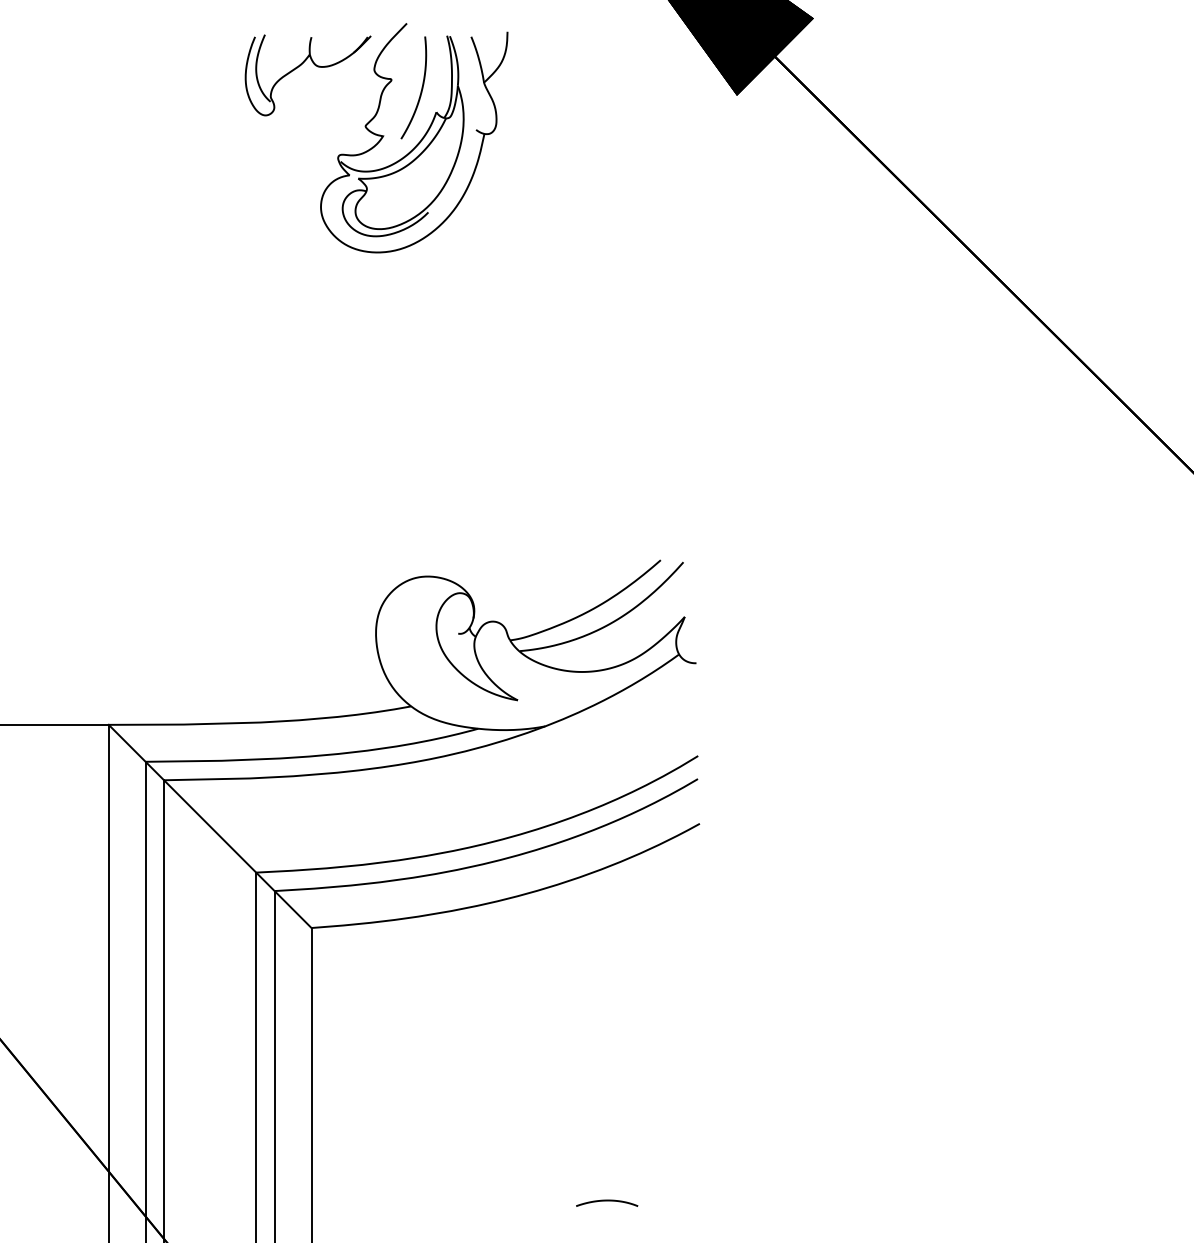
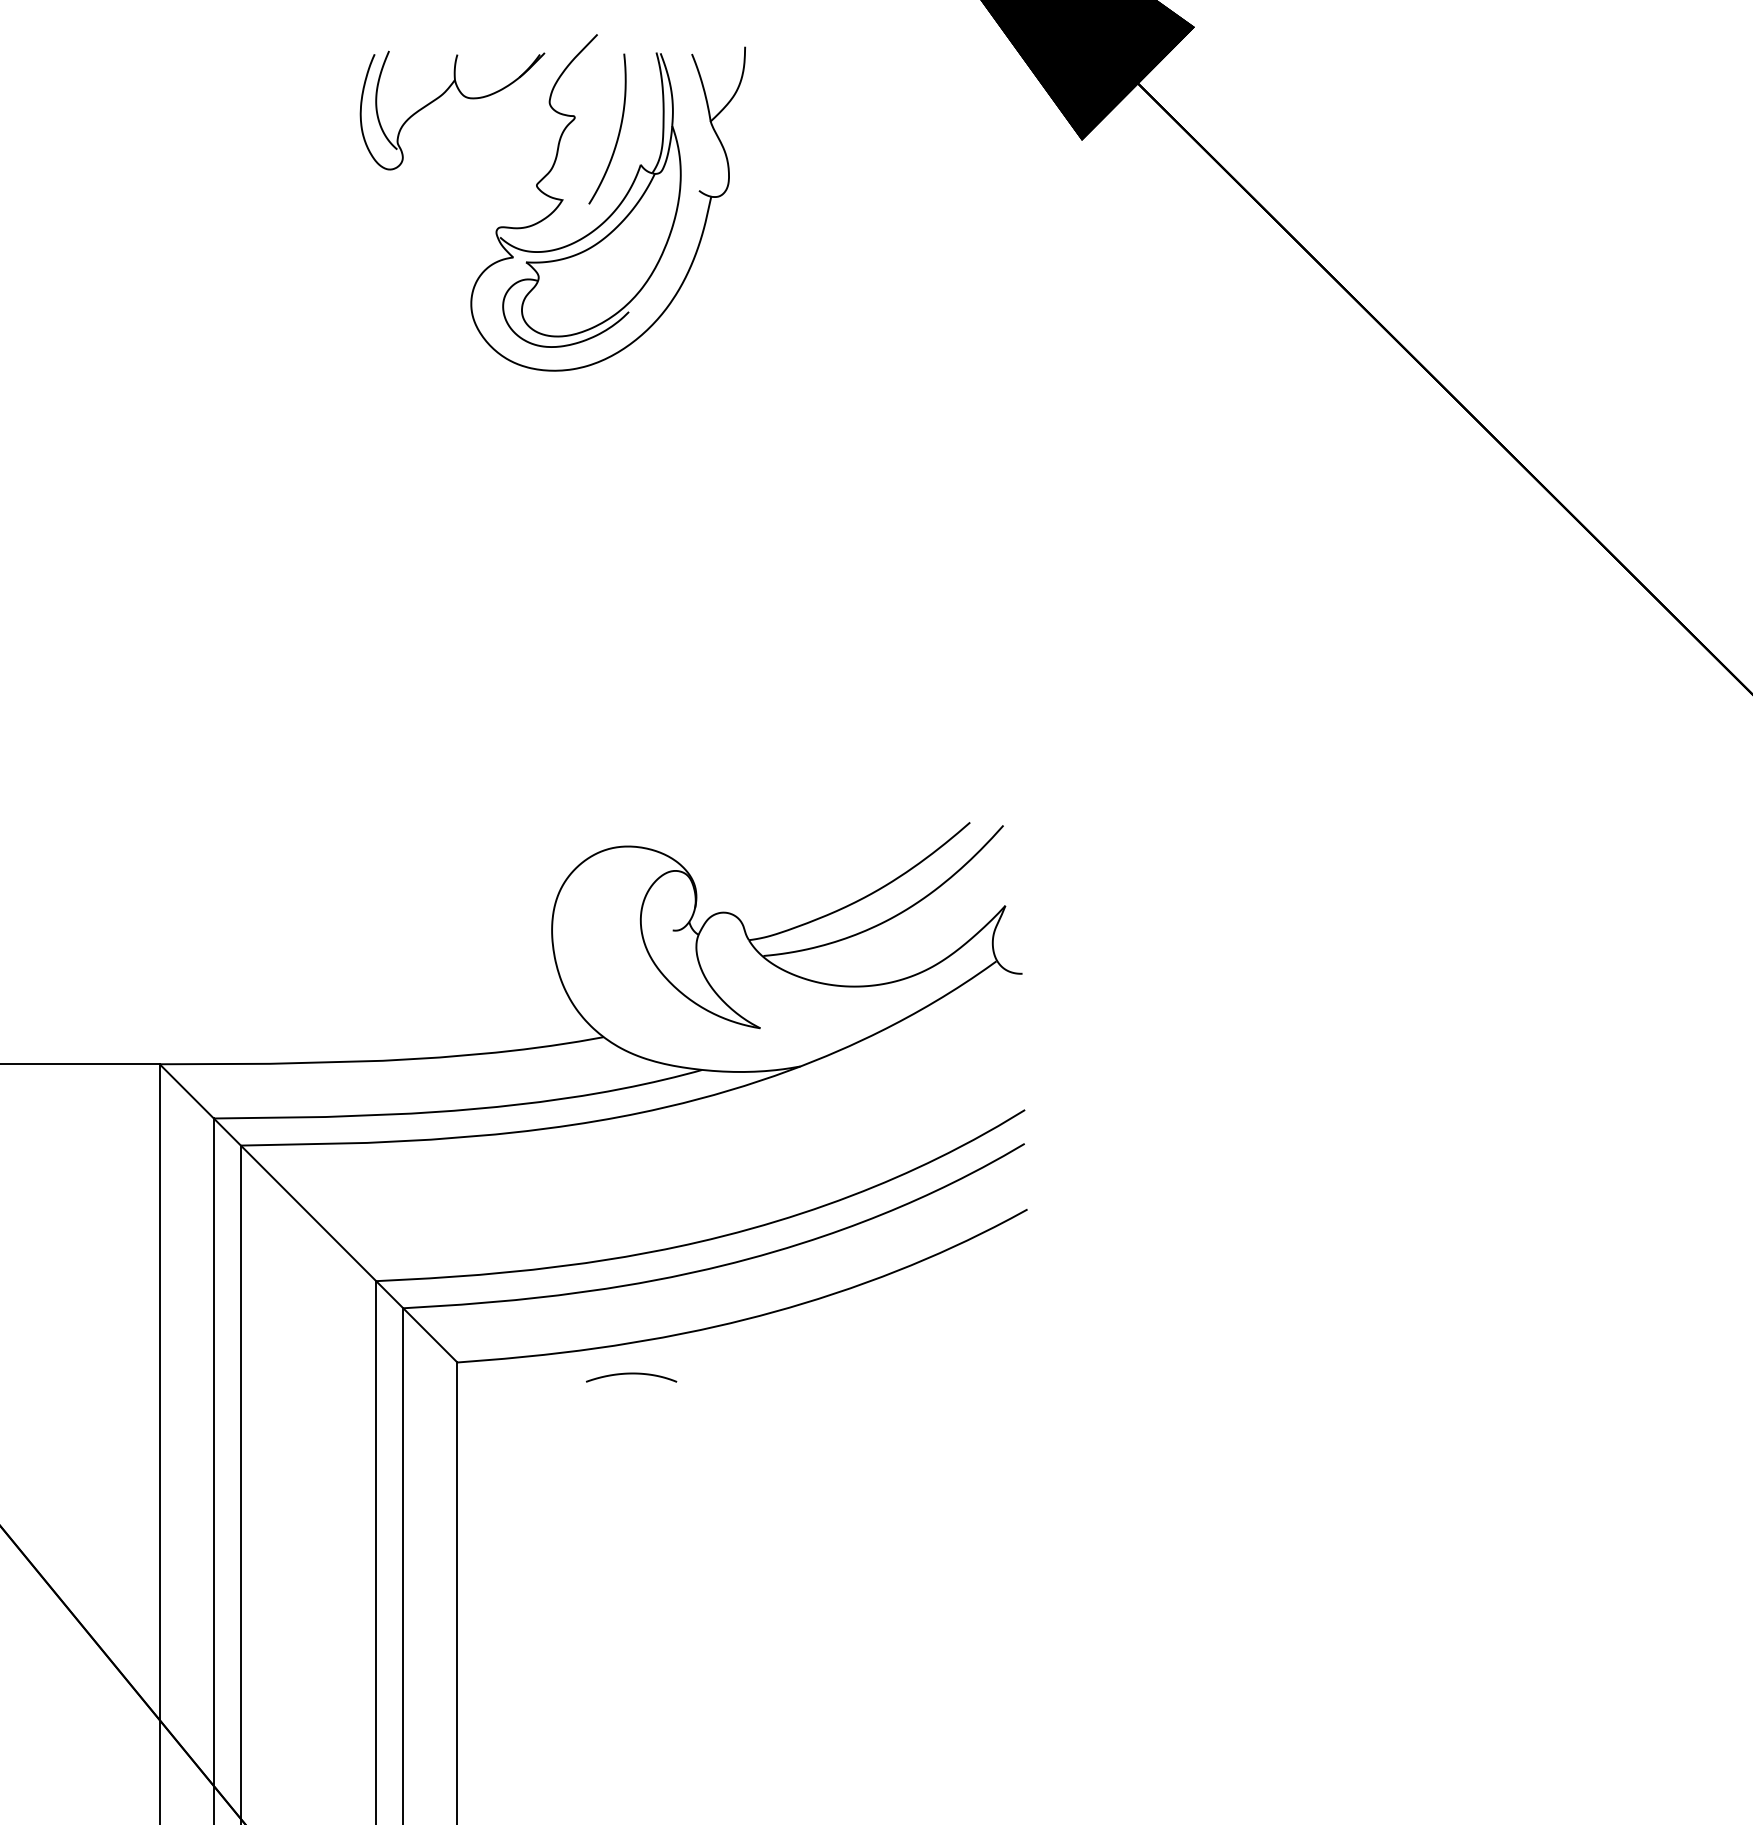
part: (607, 1202) -> (632, 1376), moved

